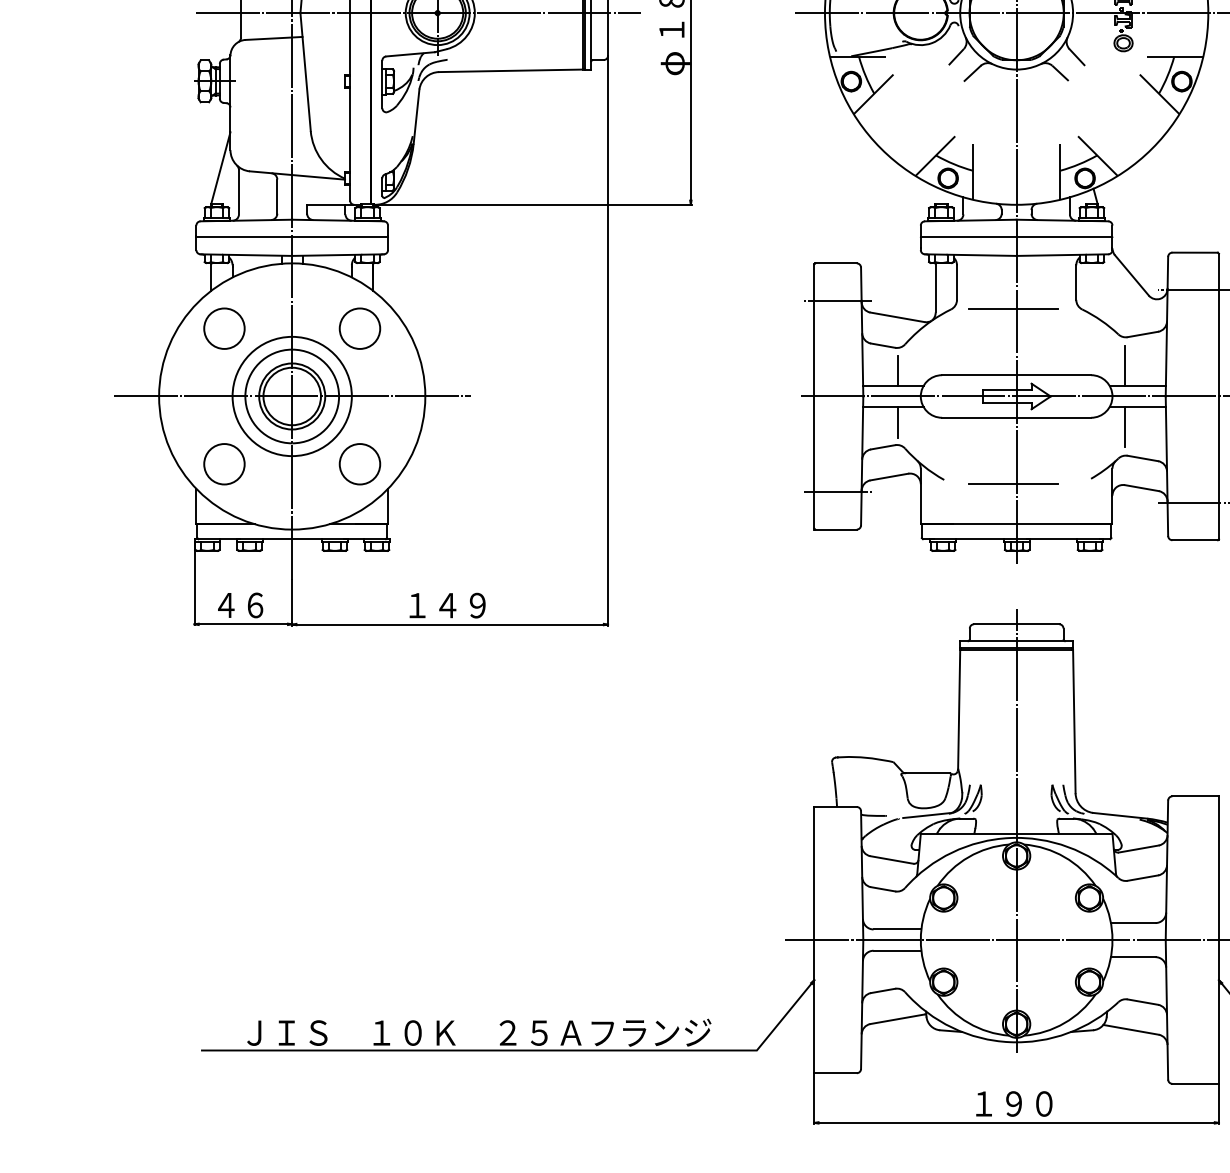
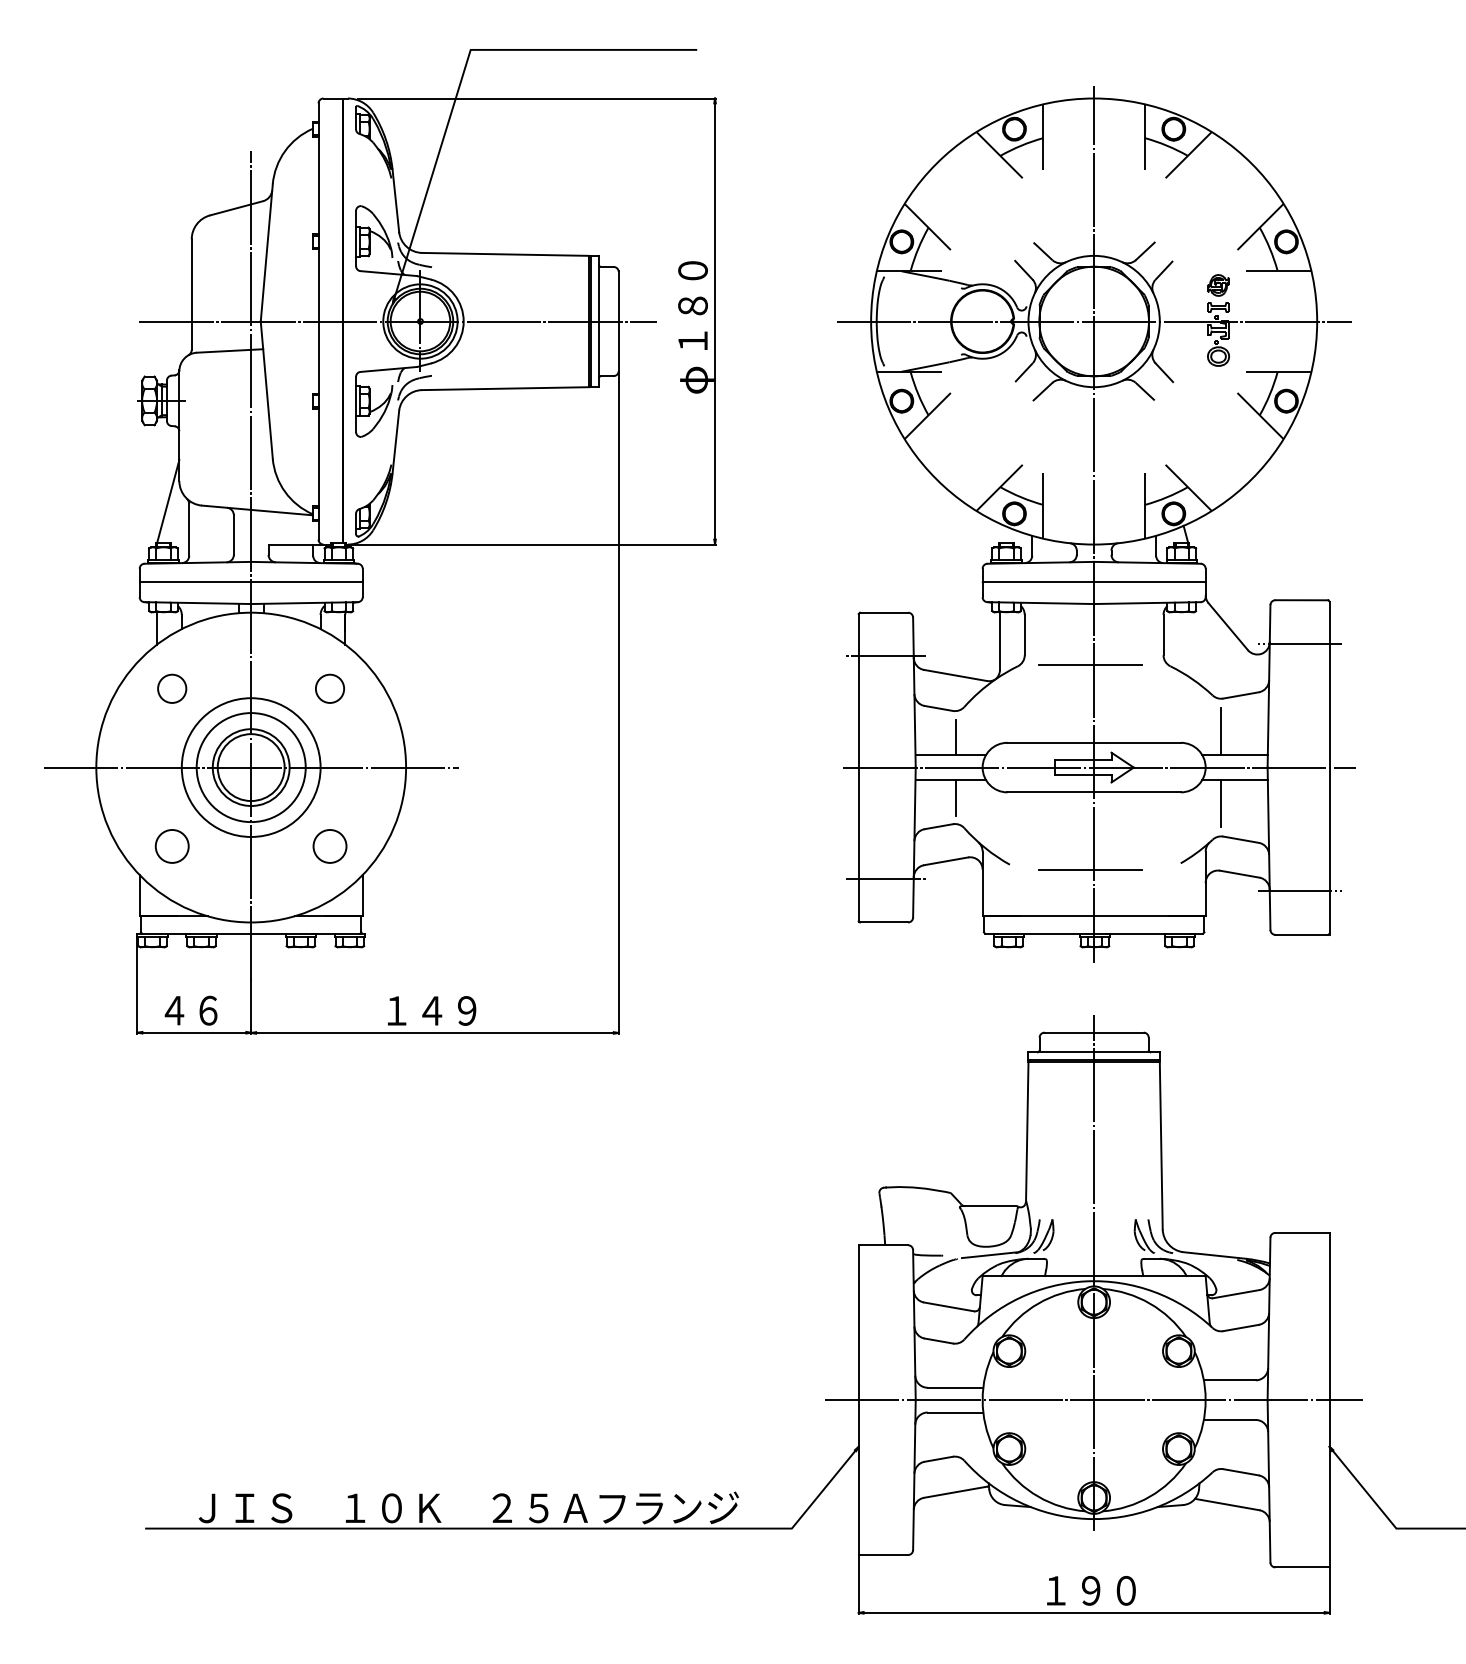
circle: (223, 328) -> (171, 688), size x0.6
circle: (359, 328) -> (329, 688), size x0.6
circle: (223, 464) -> (171, 846), size x0.7
circle: (359, 464) -> (329, 846), size x0.7

